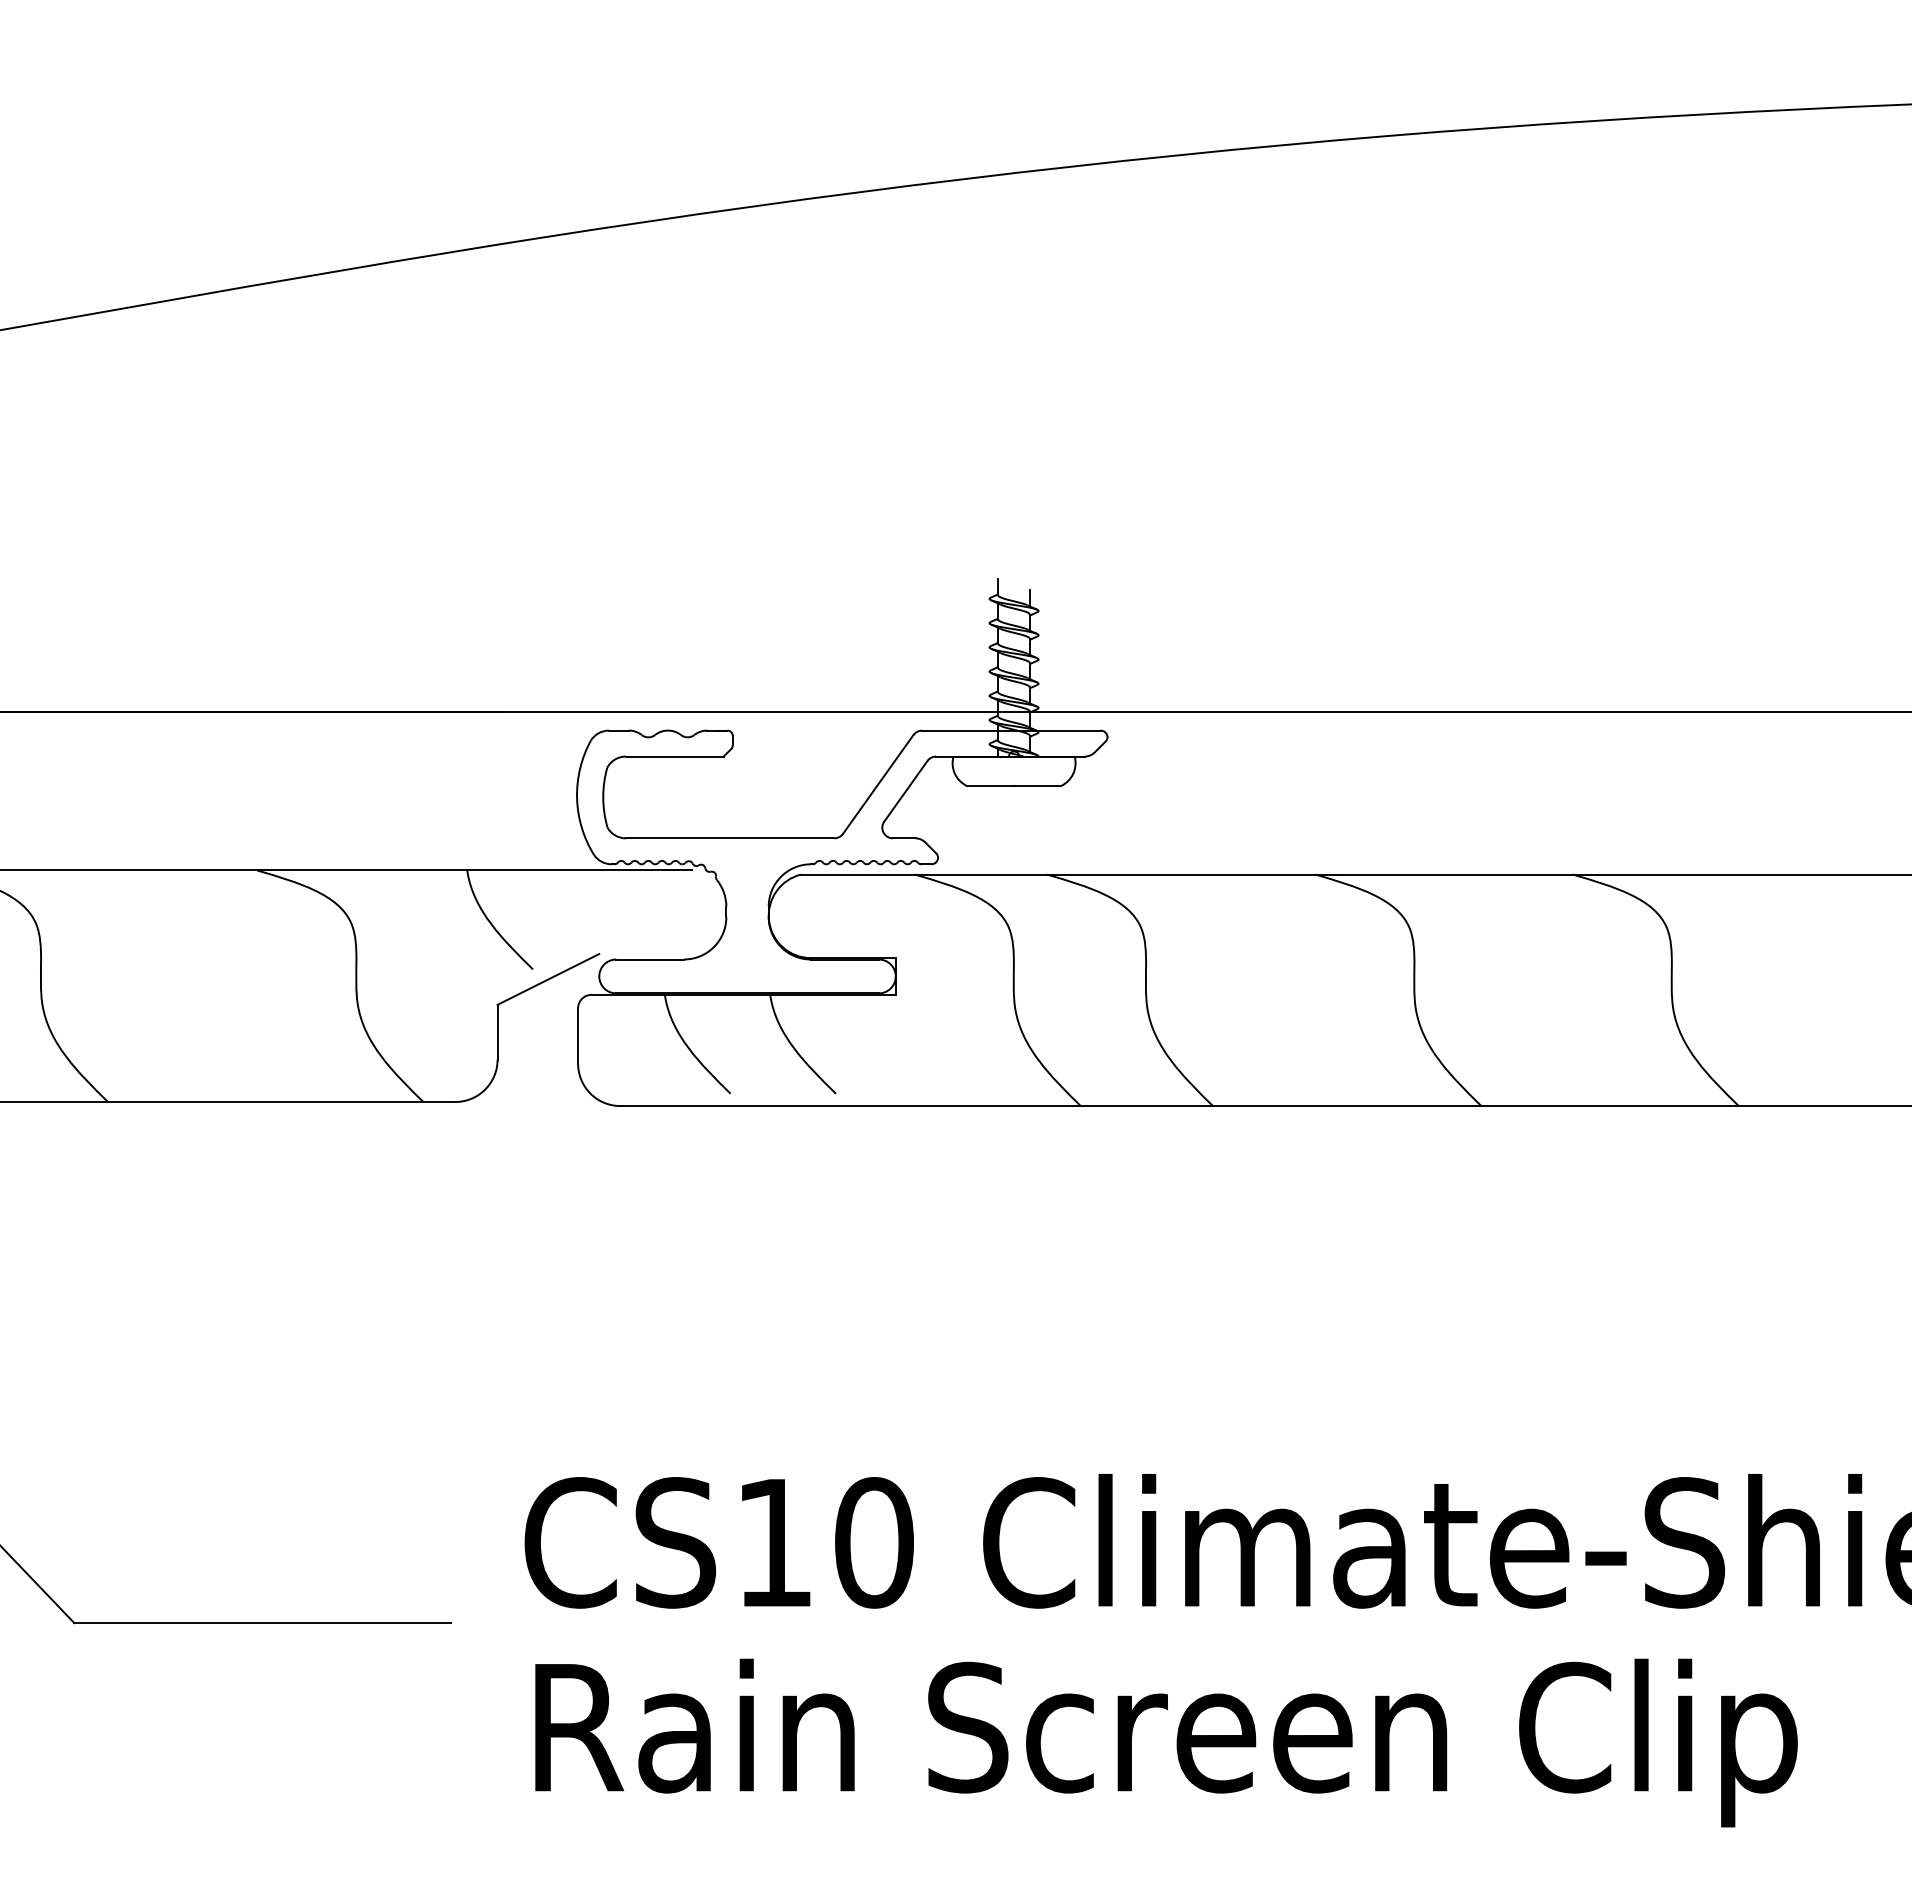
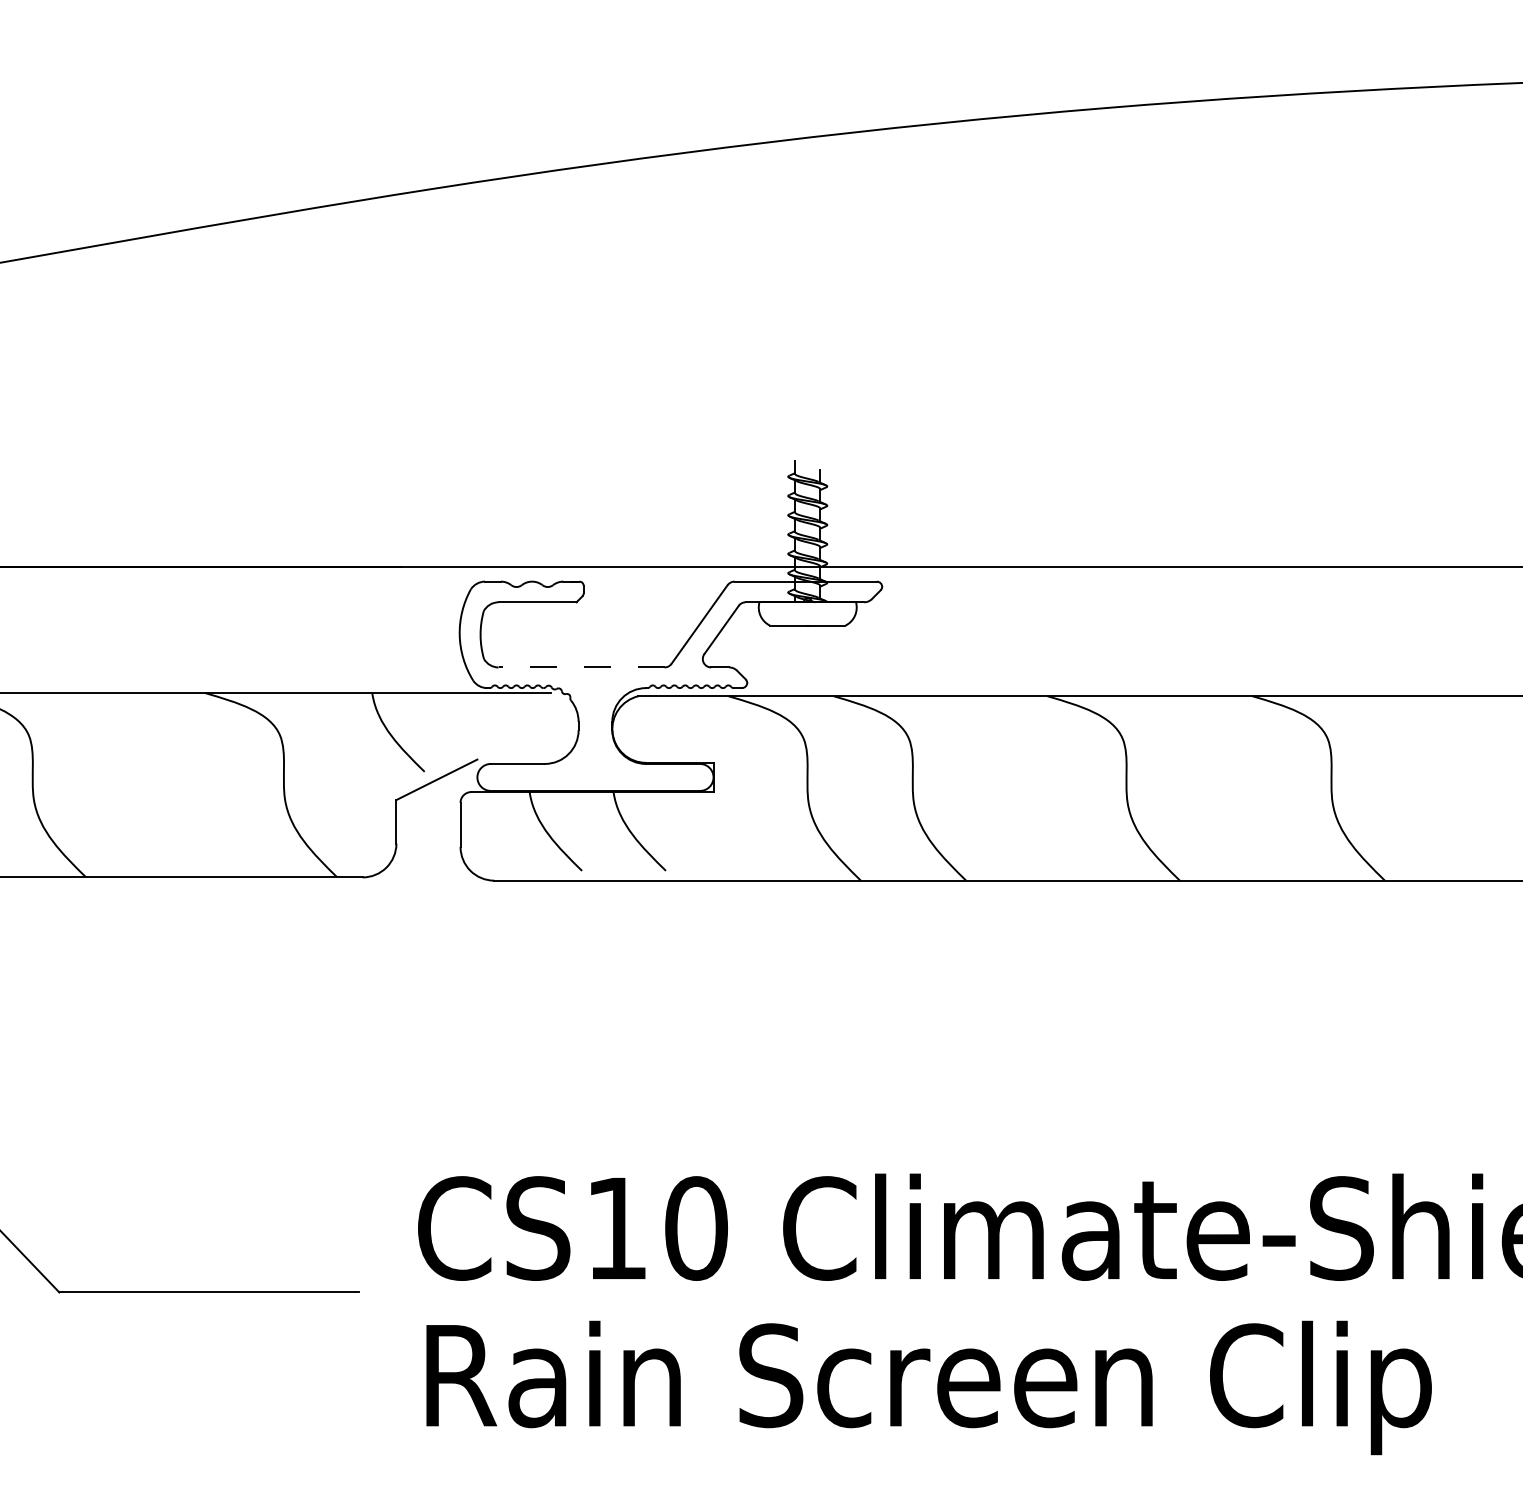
line: (729, 838) -> (581, 667), solid -> dashed

